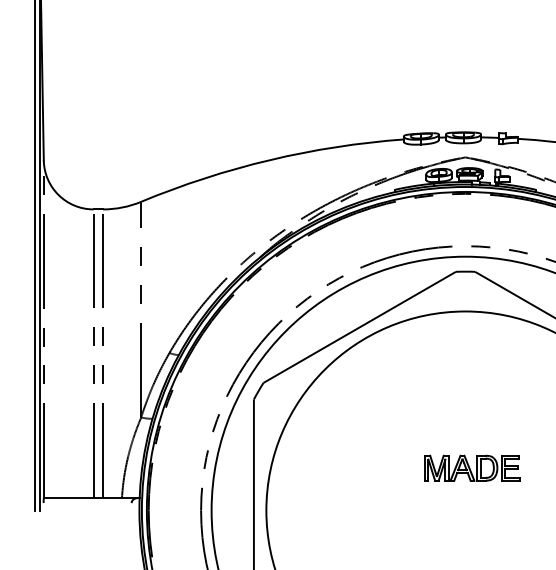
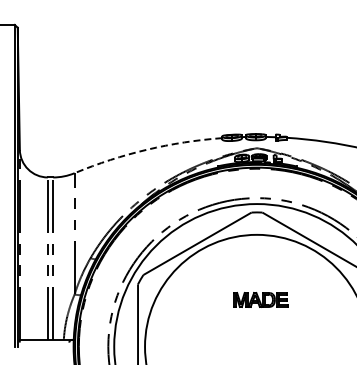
arc: (270, 159) -> (147, 149), solid -> dashed
part: (471, 467) -> (260, 299), moved

